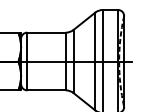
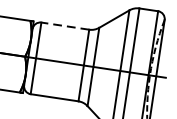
line: (46, 32) -> (65, 25), solid -> dashed

